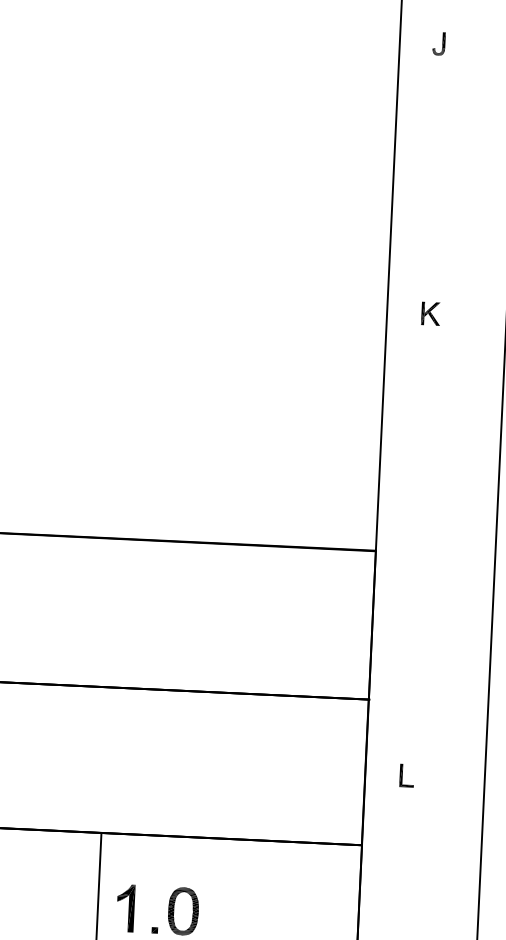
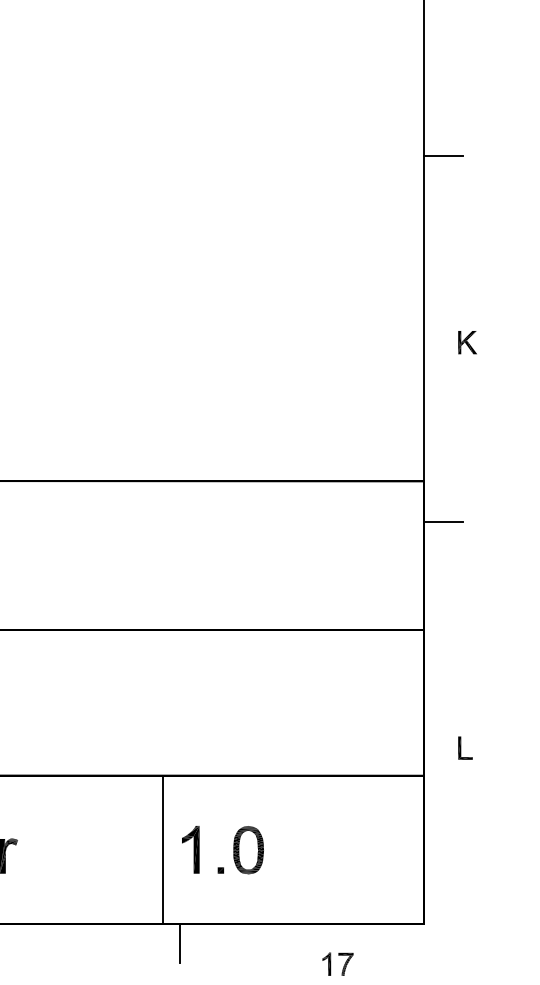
line: (409, 227) -> (442, 156), added
part: (430, 313) -> (467, 342), moved
line: (392, 593) -> (442, 522), added
part: (407, 775) -> (465, 747), moved

